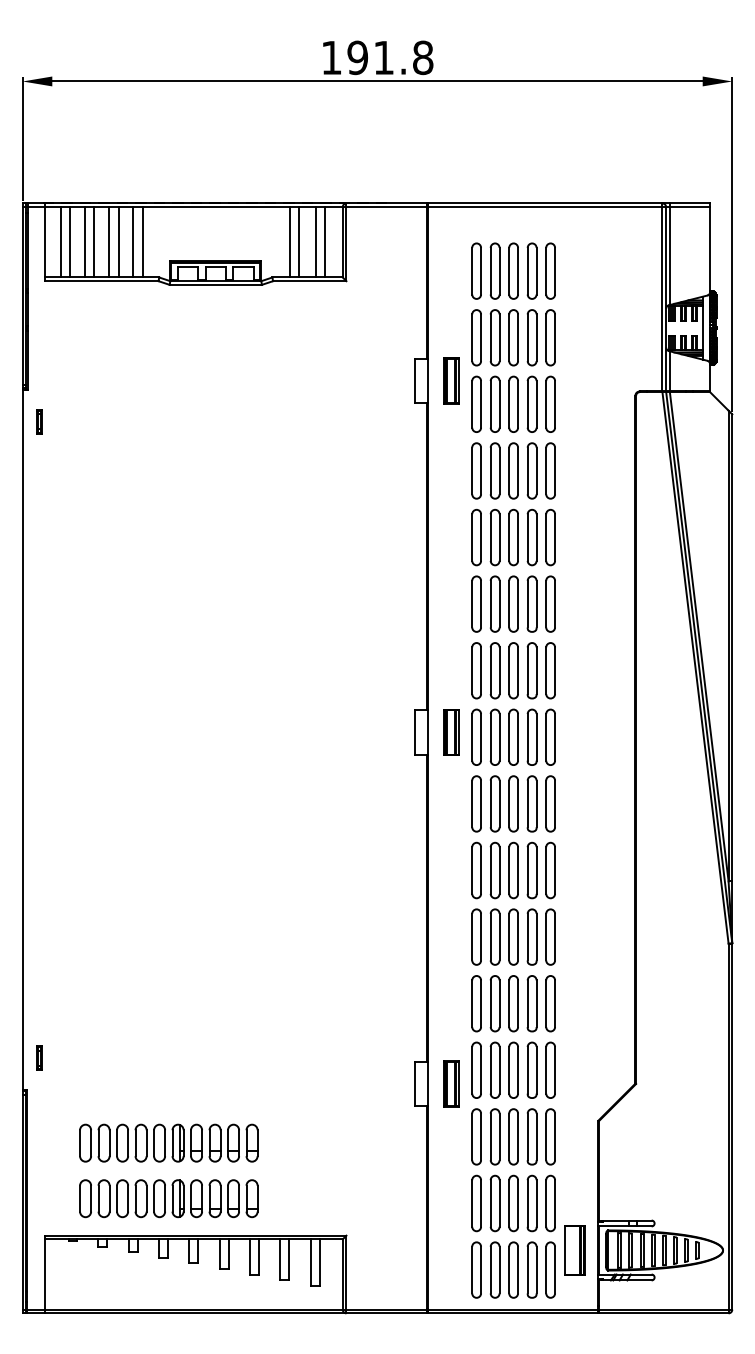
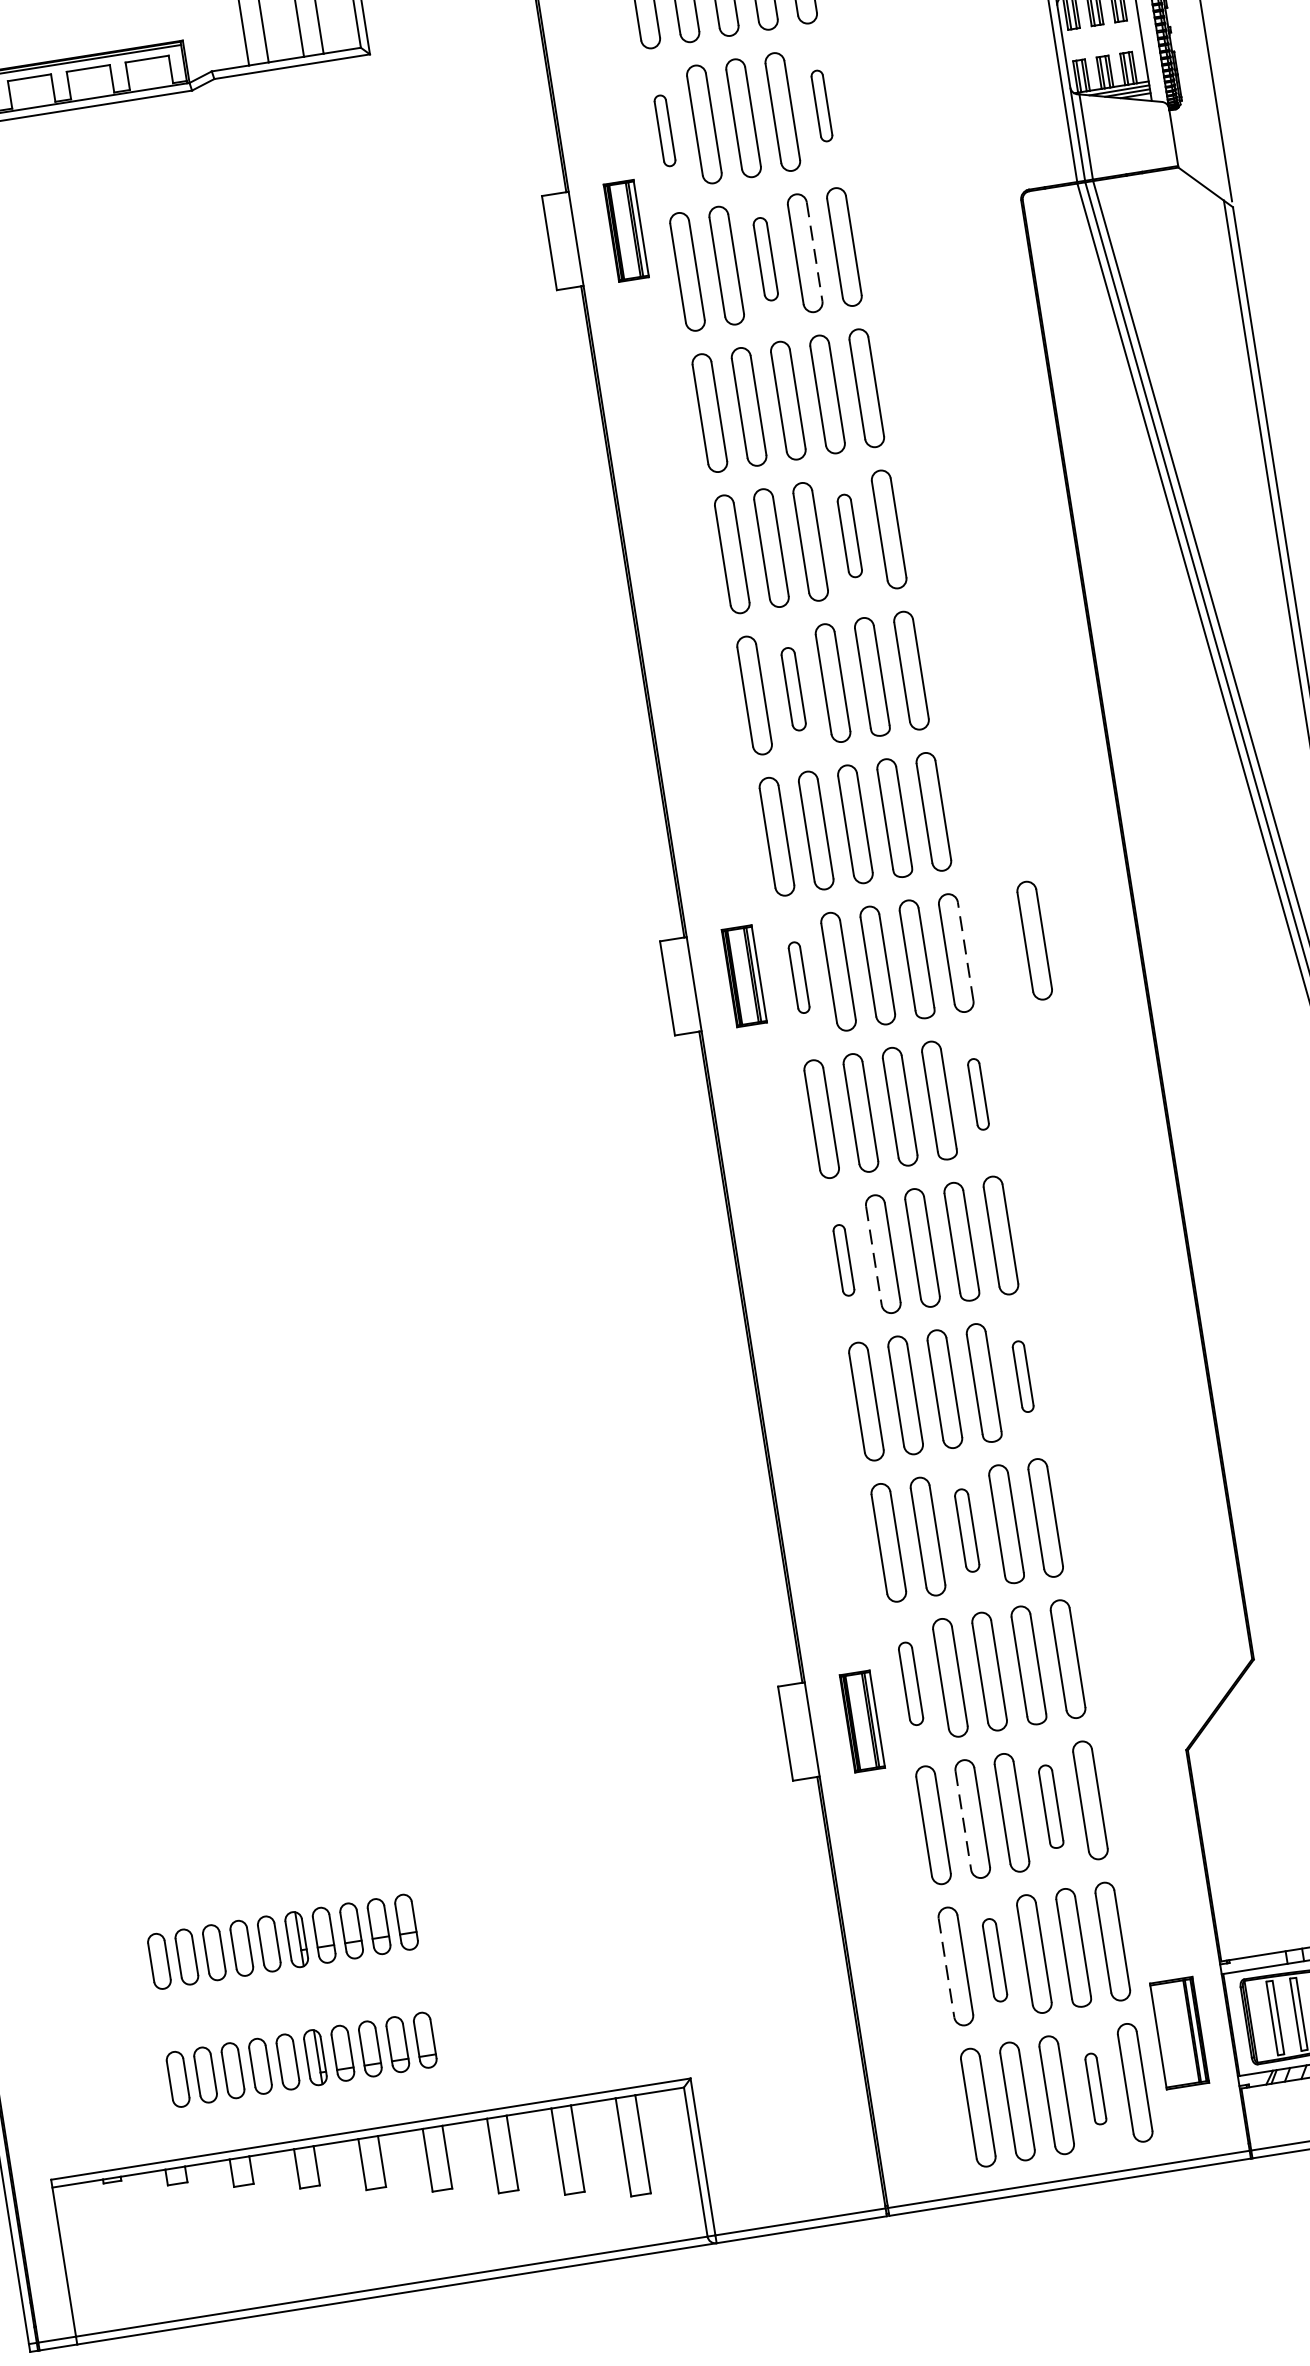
part: (476, 337) -> (664, 130), size x0.6
part: (550, 337) -> (821, 105), size x0.6
part: (513, 403) -> (765, 257), size x0.7
line: (536, 404) -> (814, 252), solid -> dashed
part: (531, 537) -> (848, 535), size x0.7
part: (494, 603) -> (792, 688), size x0.7
part: (476, 736) -> (798, 976), size x0.6
line: (555, 736) -> (966, 949), solid -> dashed
part: (587, 736) -> (1034, 938), added
part: (550, 803) -> (978, 1093), size x0.6
part: (476, 870) -> (843, 1260), size x0.6
line: (490, 871) -> (873, 1257), solid -> dashed
part: (550, 936) -> (1022, 1375), size x0.6
part: (513, 1003) -> (966, 1529), size x0.7
part: (476, 1069) -> (910, 1682), size x0.7
part: (531, 1136) -> (1049, 1805), size x0.7
line: (490, 1137) -> (963, 1821), solid -> dashed
part: (168, 1142) -> (281, 1940), size x0.7
part: (168, 1198) -> (300, 2059), size x0.7
part: (494, 1203) -> (993, 1960), size x0.7
line: (472, 1204) -> (947, 1969), solid -> dashed
part: (531, 1269) -> (1094, 2088), size x0.6

